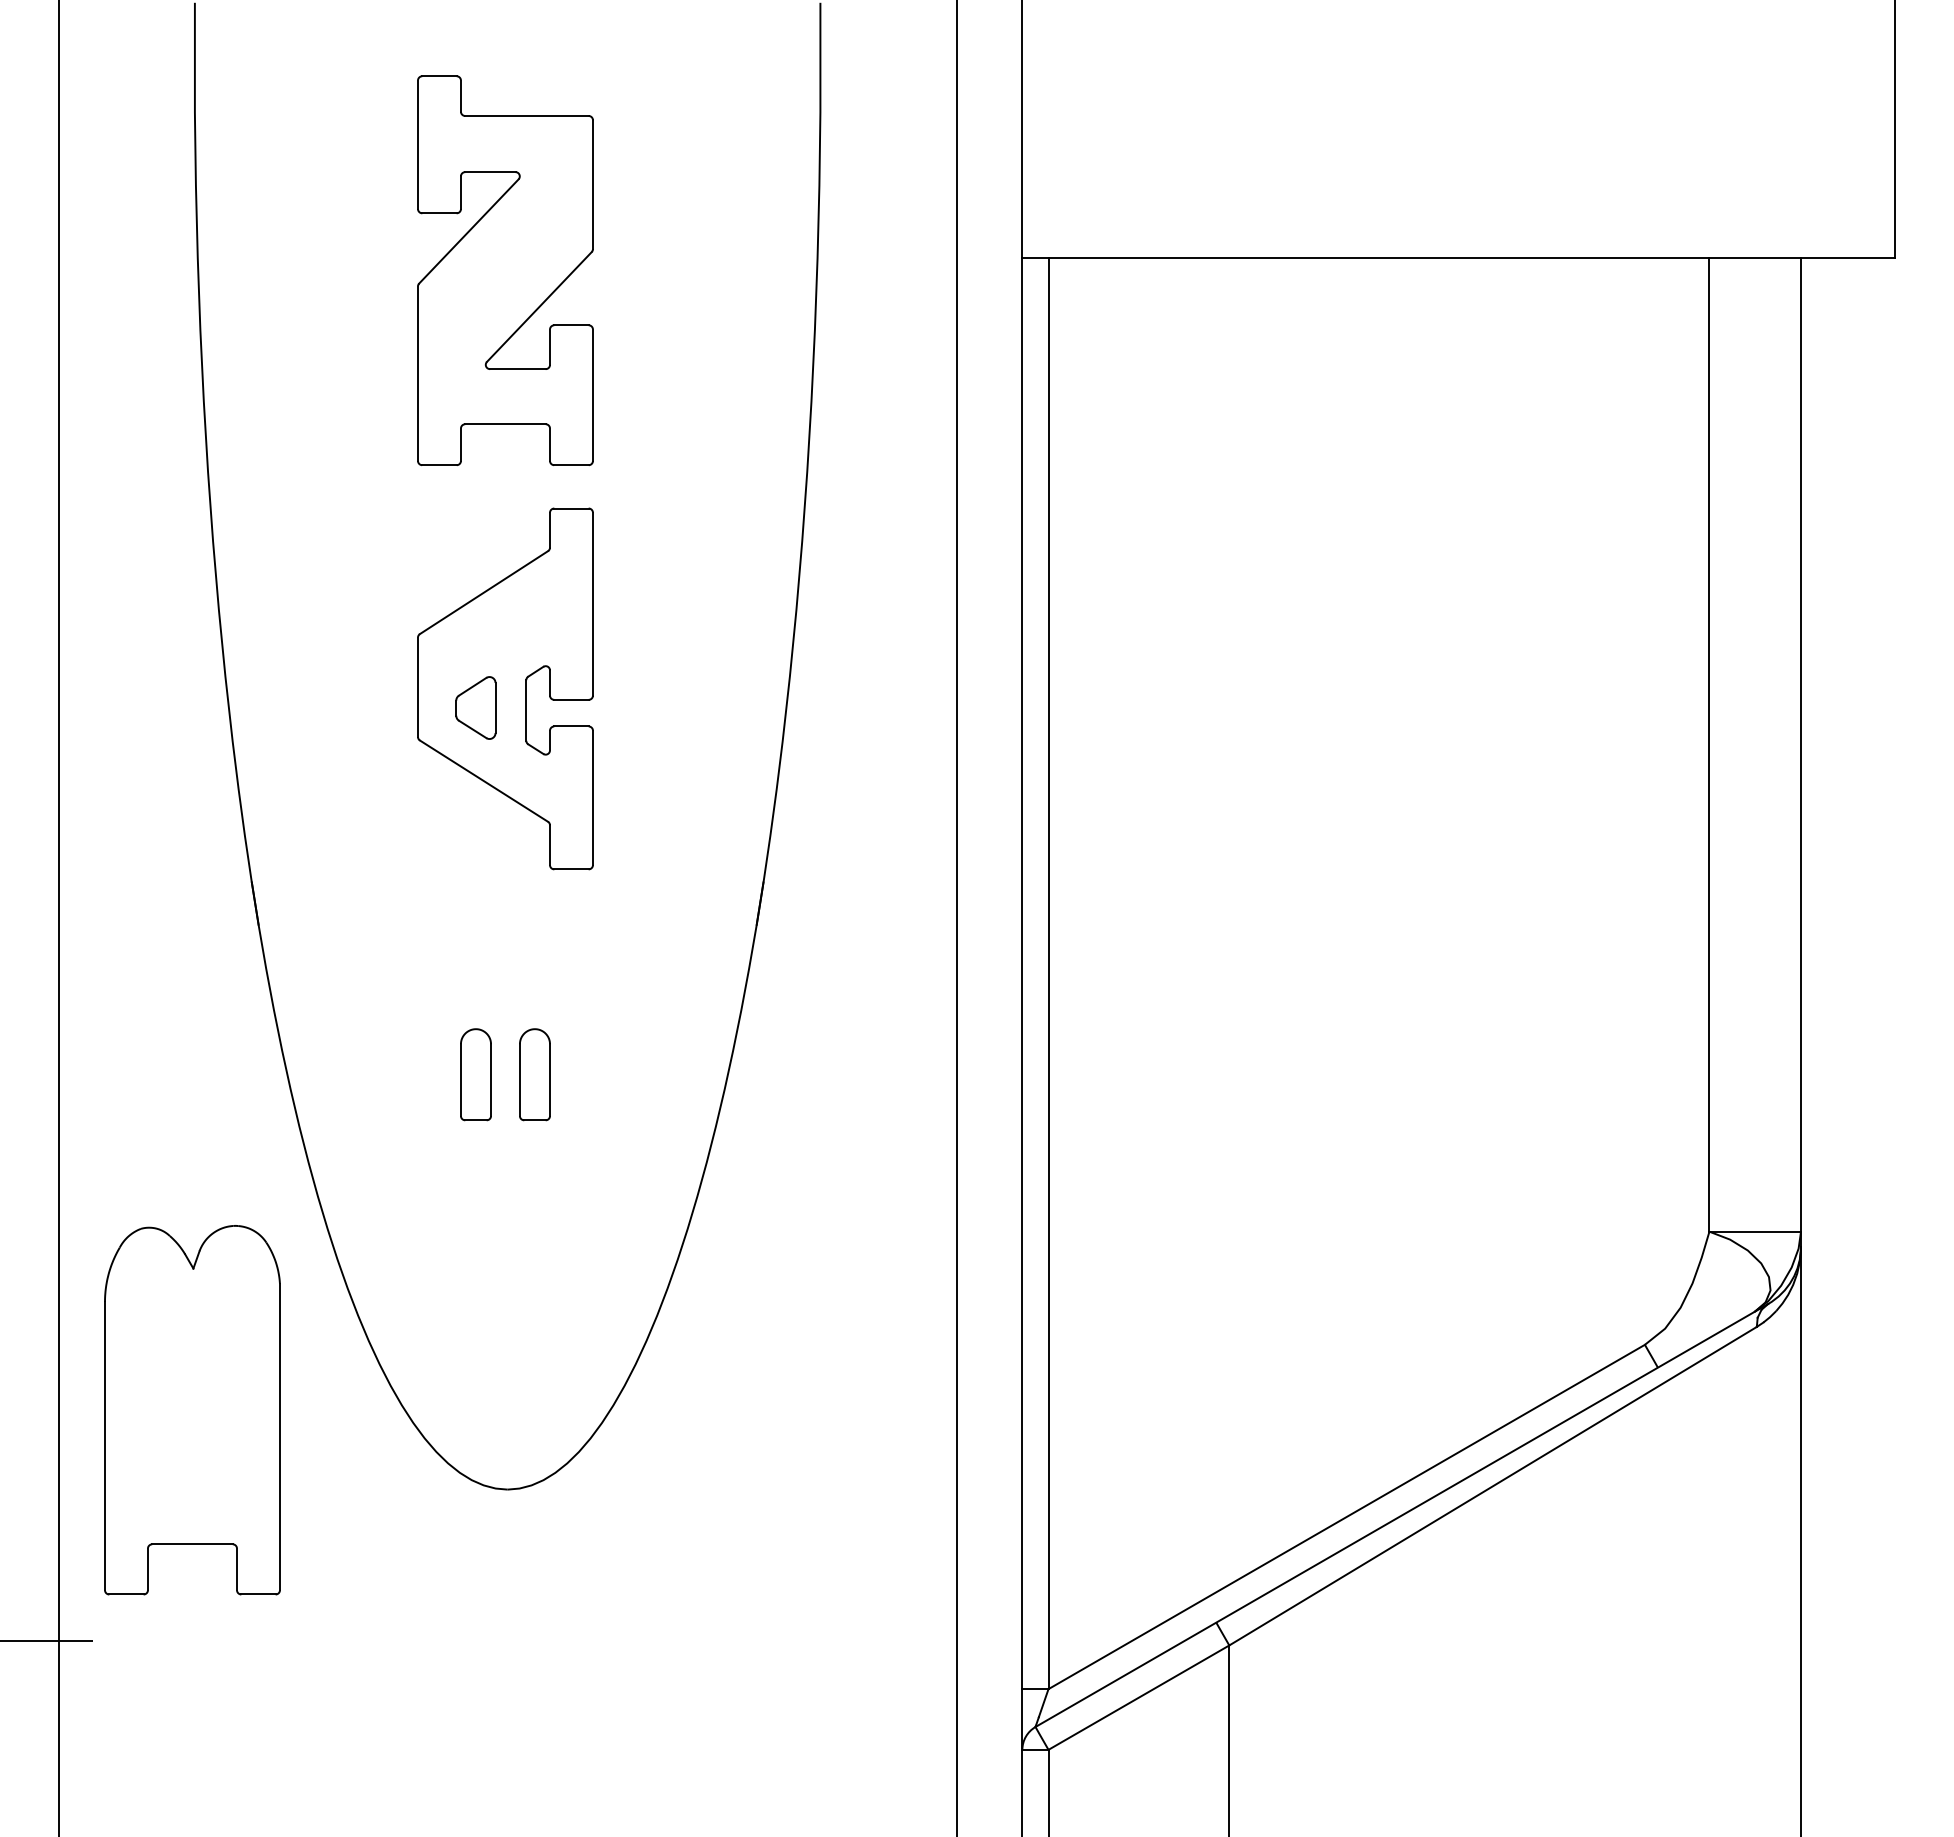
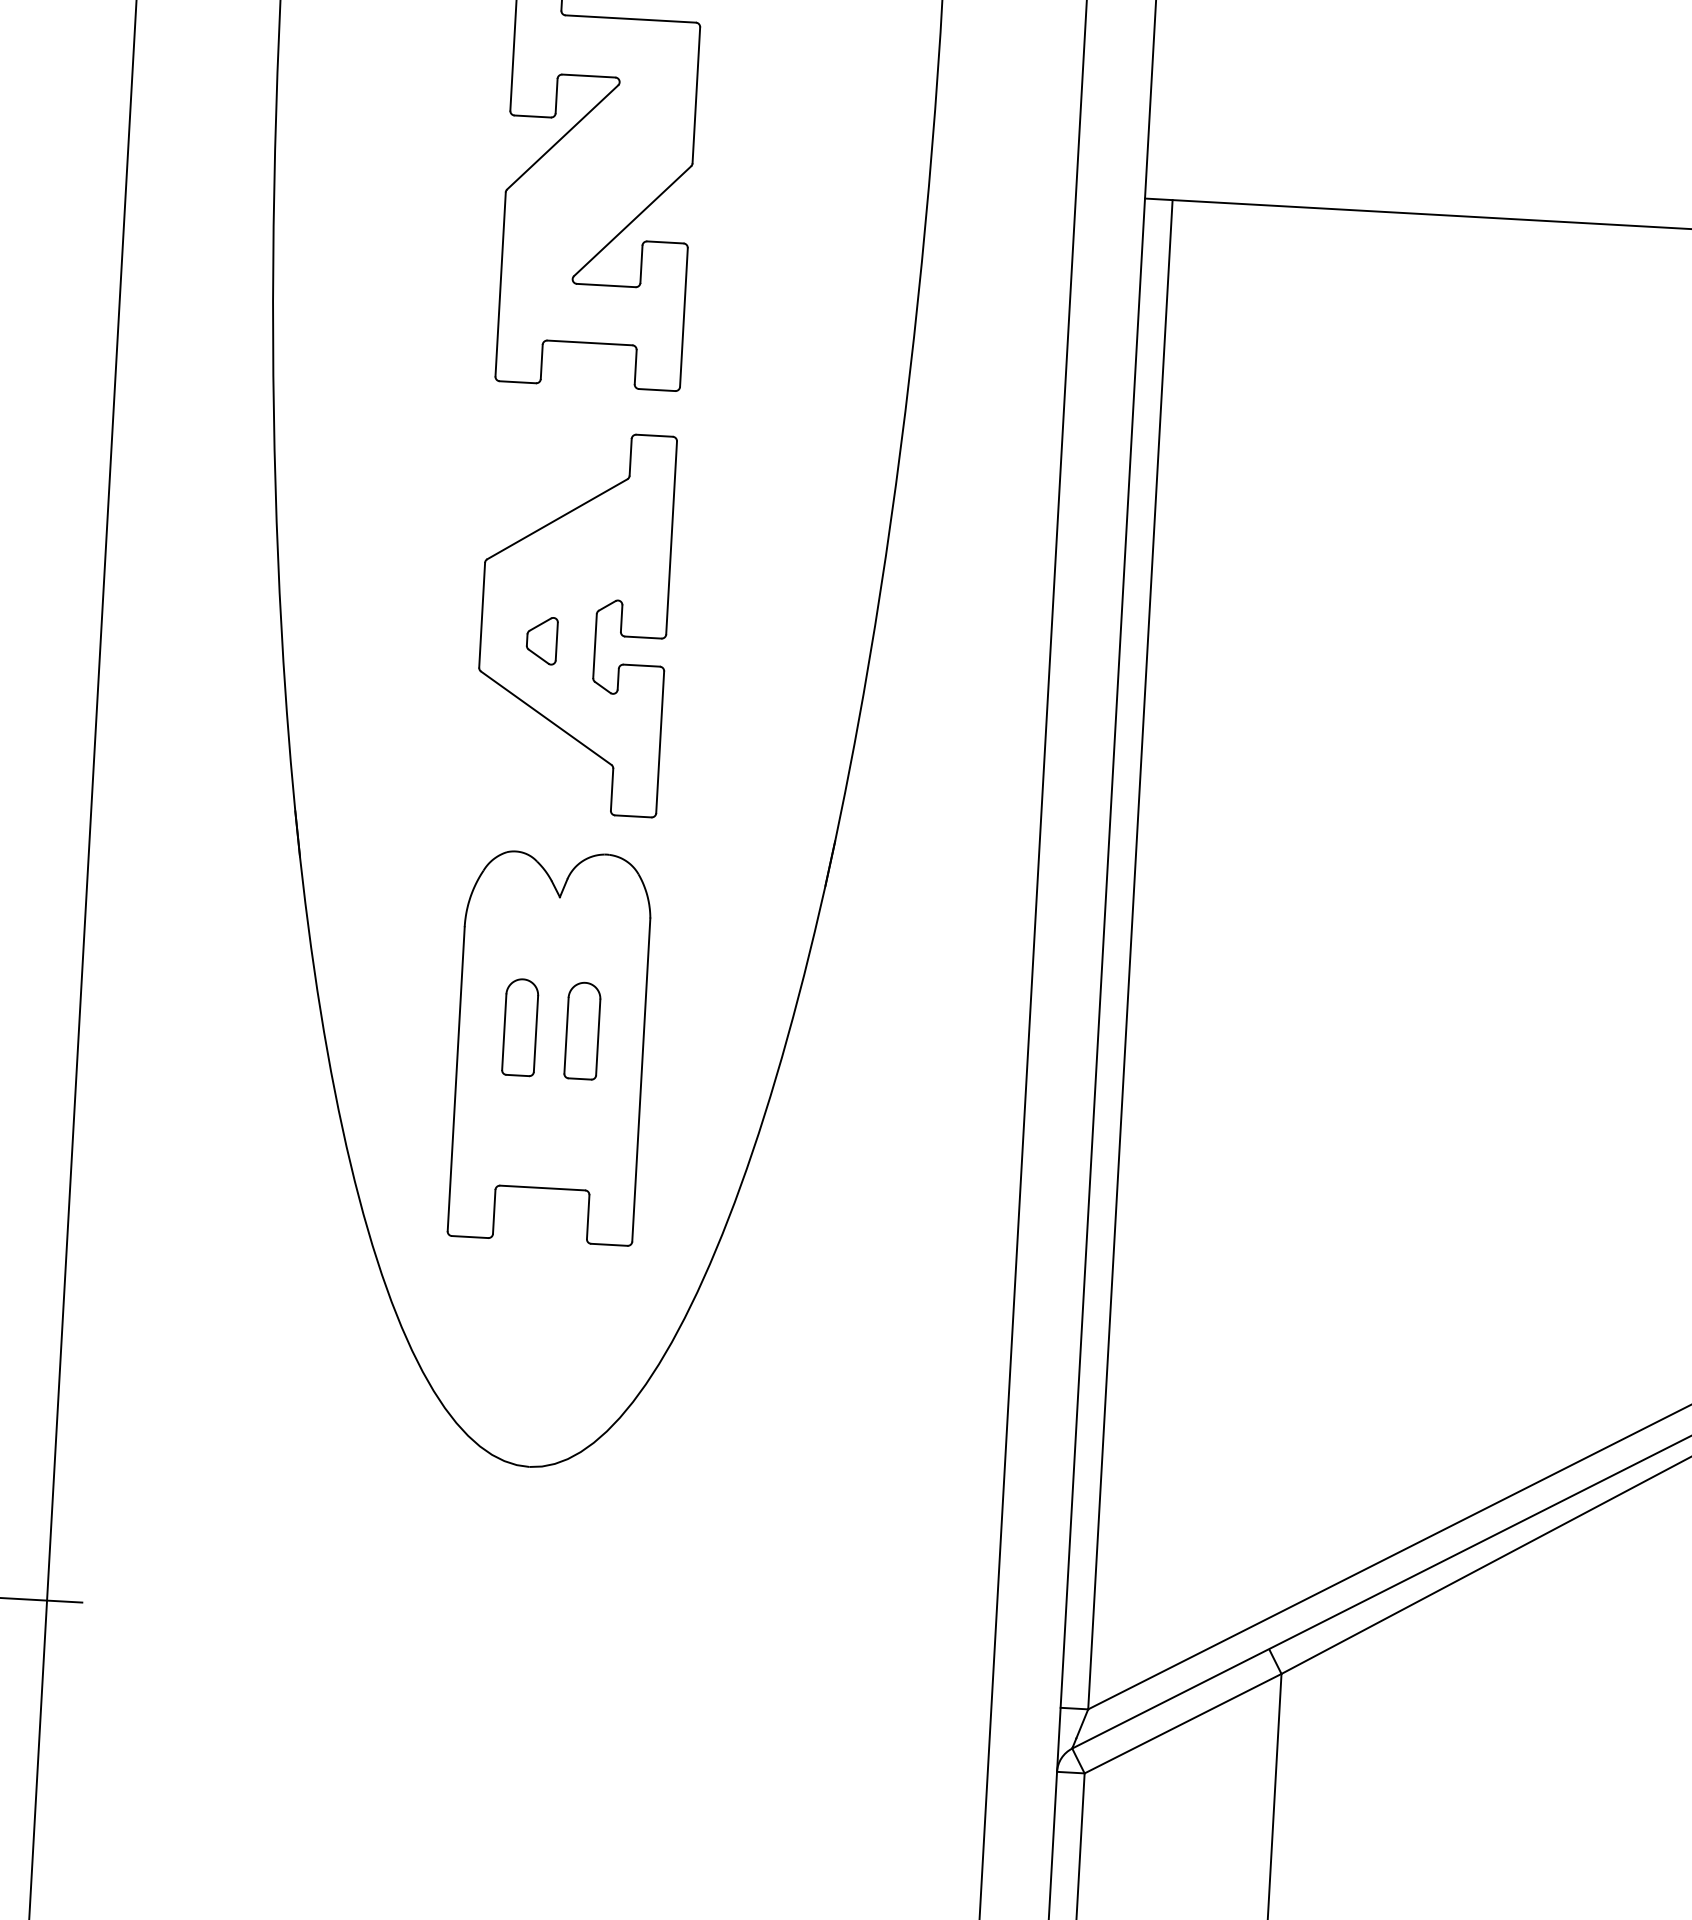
part: (475, 708) -> (541, 641), size x0.71
part: (192, 1410) -> (550, 1046), moved

